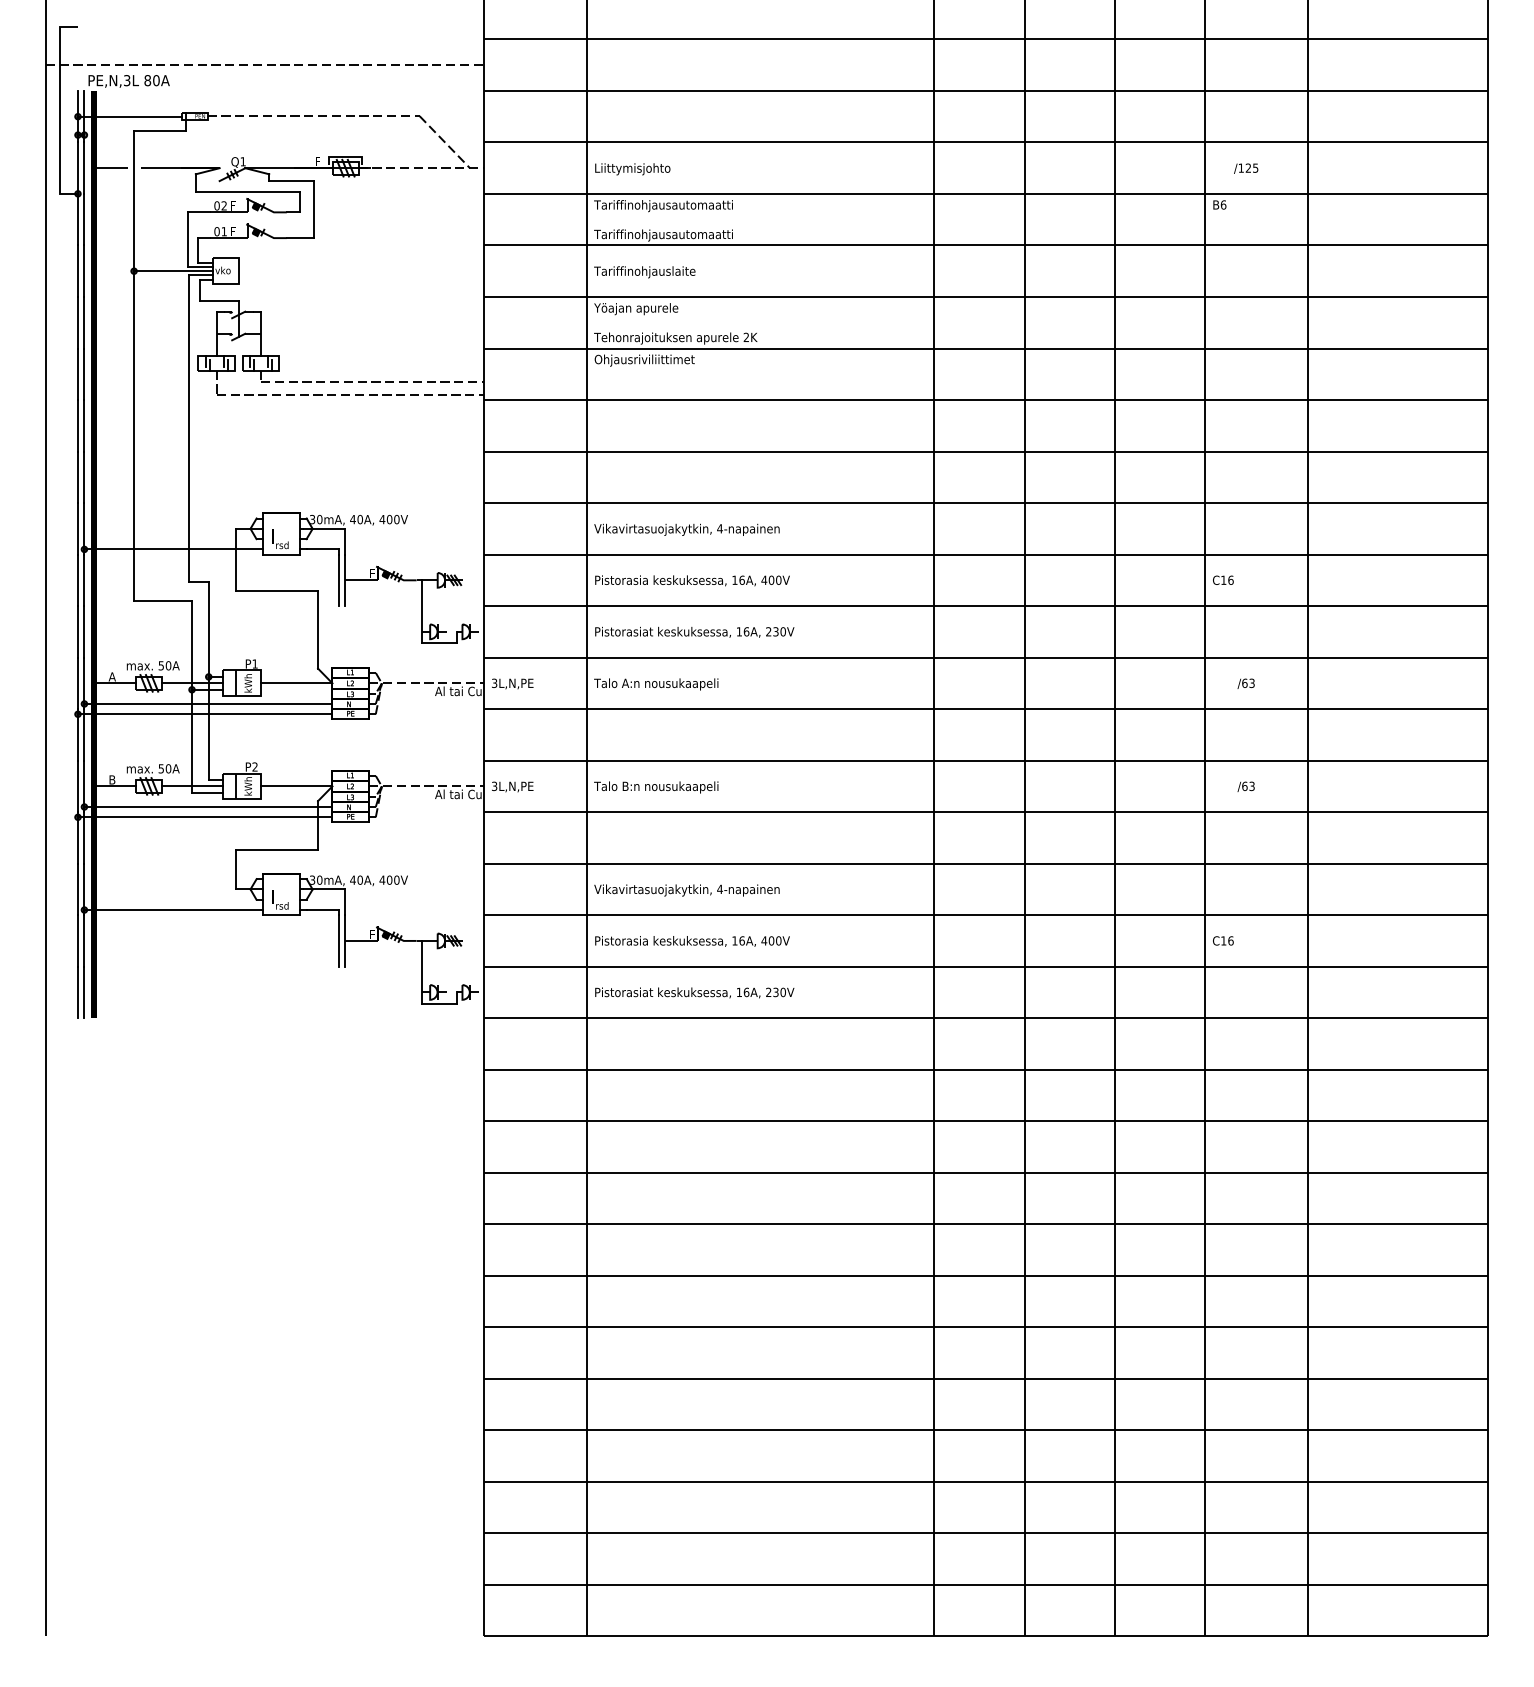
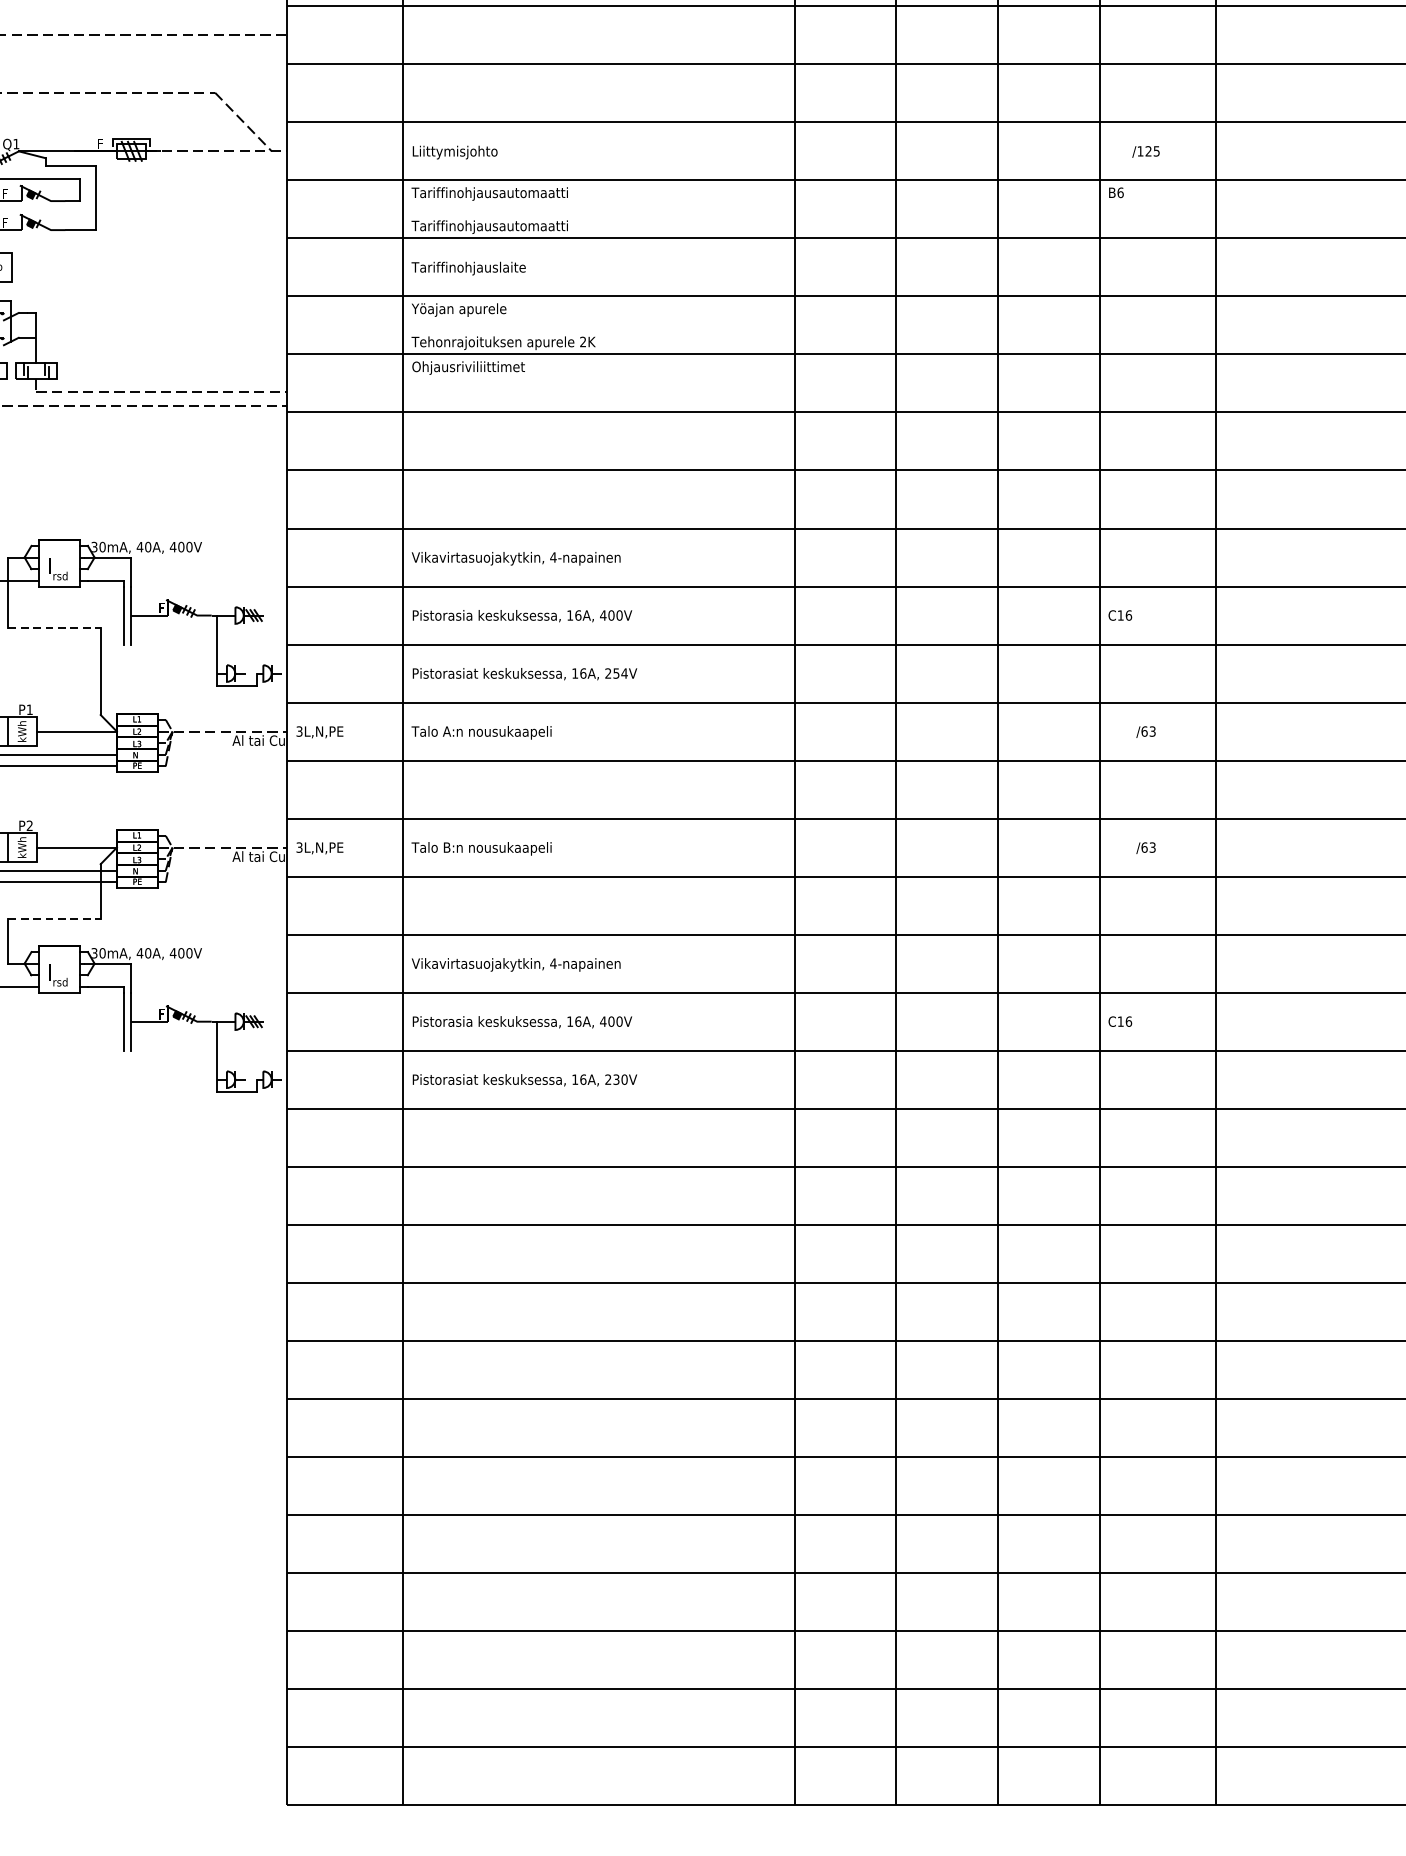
line: (277, 591) -> (55, 628), solid -> dashed
text: (779, 631) -> (620, 673), 230V -> 254V
line: (277, 849) -> (55, 918), solid -> dashed

